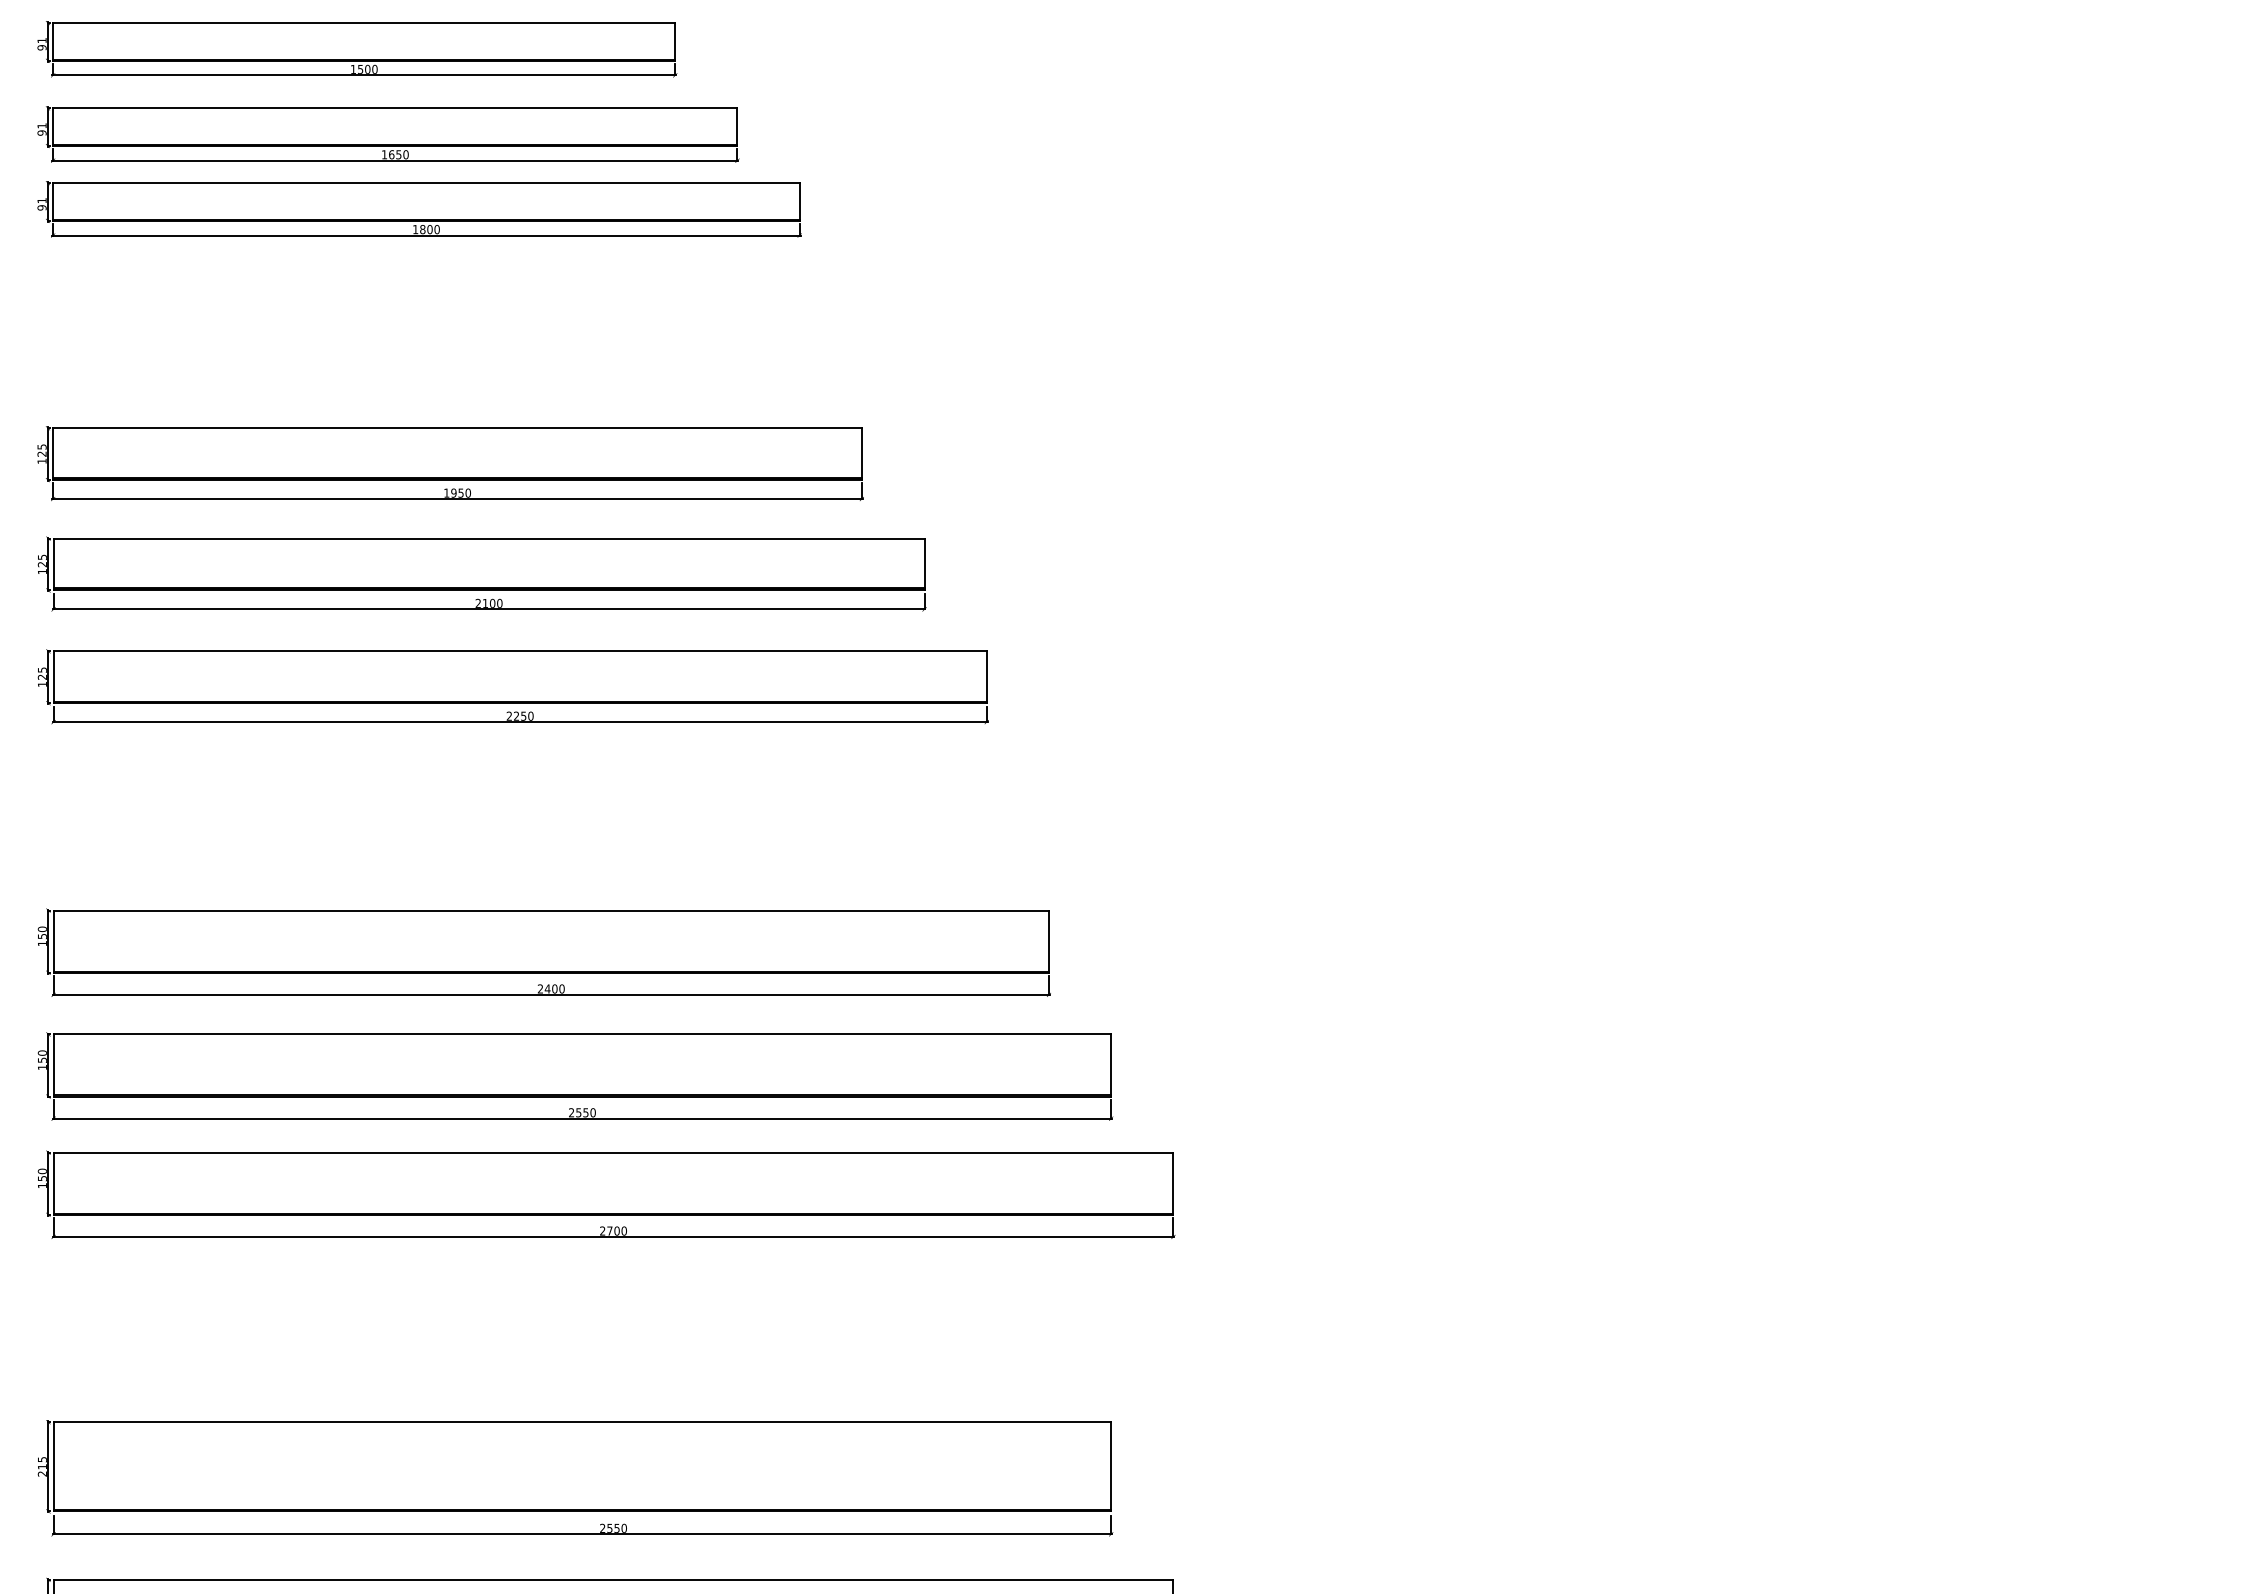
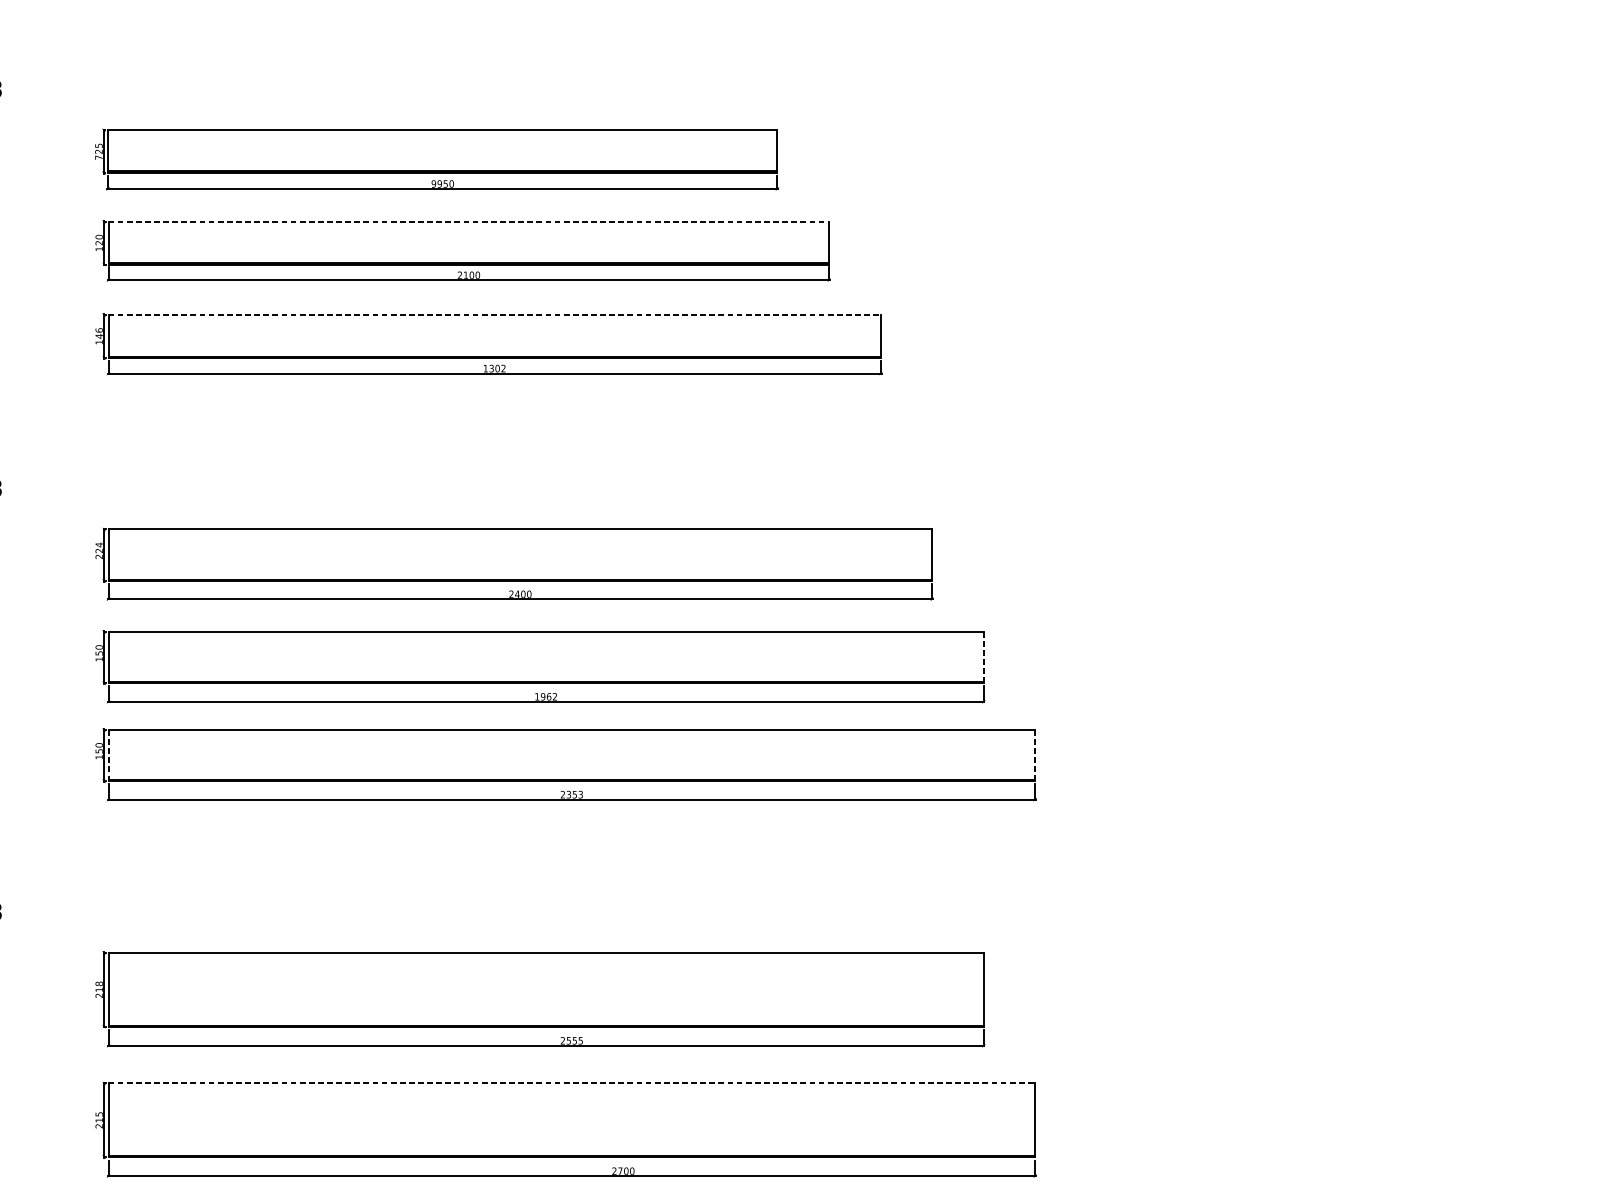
text: (41, 460) -> (98, 156), 125 -> 725
text: (446, 492) -> (433, 183), 1950 -> 9950
line: (489, 538) -> (469, 221), solid -> dashed
text: (41, 557) -> (98, 237), 125 -> 120
line: (520, 651) -> (494, 315), solid -> dashed
text: (41, 673) -> (98, 333), 125 -> 146
text: (519, 715) -> (494, 368), 2250 -> 1302
text: (41, 936) -> (98, 550), 150 -> 224
line: (1111, 1065) -> (984, 657), solid -> dashed
text: (582, 1112) -> (546, 696), 2550 -> 1962
line: (53, 1183) -> (108, 755), solid -> dashed
line: (1173, 1184) -> (1035, 756), solid -> dashed
text: (616, 1230) -> (574, 794), 2700 -> 2353
text: (41, 1459) -> (98, 983), 215 -> 218
text: (623, 1527) -> (580, 1040), 2550 -> 2555
line: (613, 1579) -> (571, 1083), solid -> dashed

